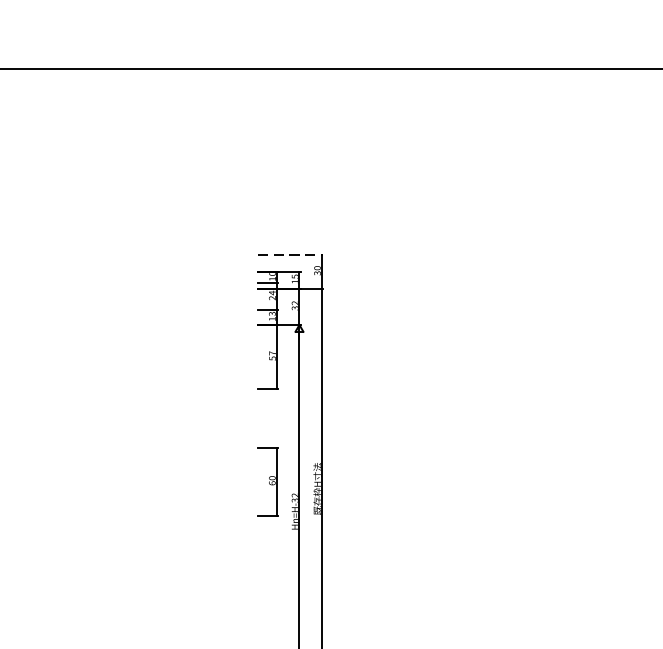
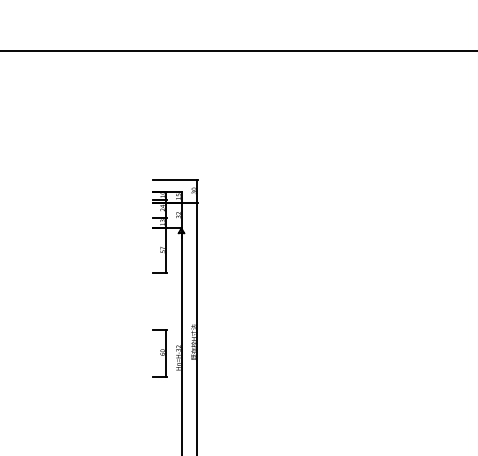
line: (290, 254) -> (175, 179), dashed -> solid
part: (267, 482) -> (159, 353), moved

